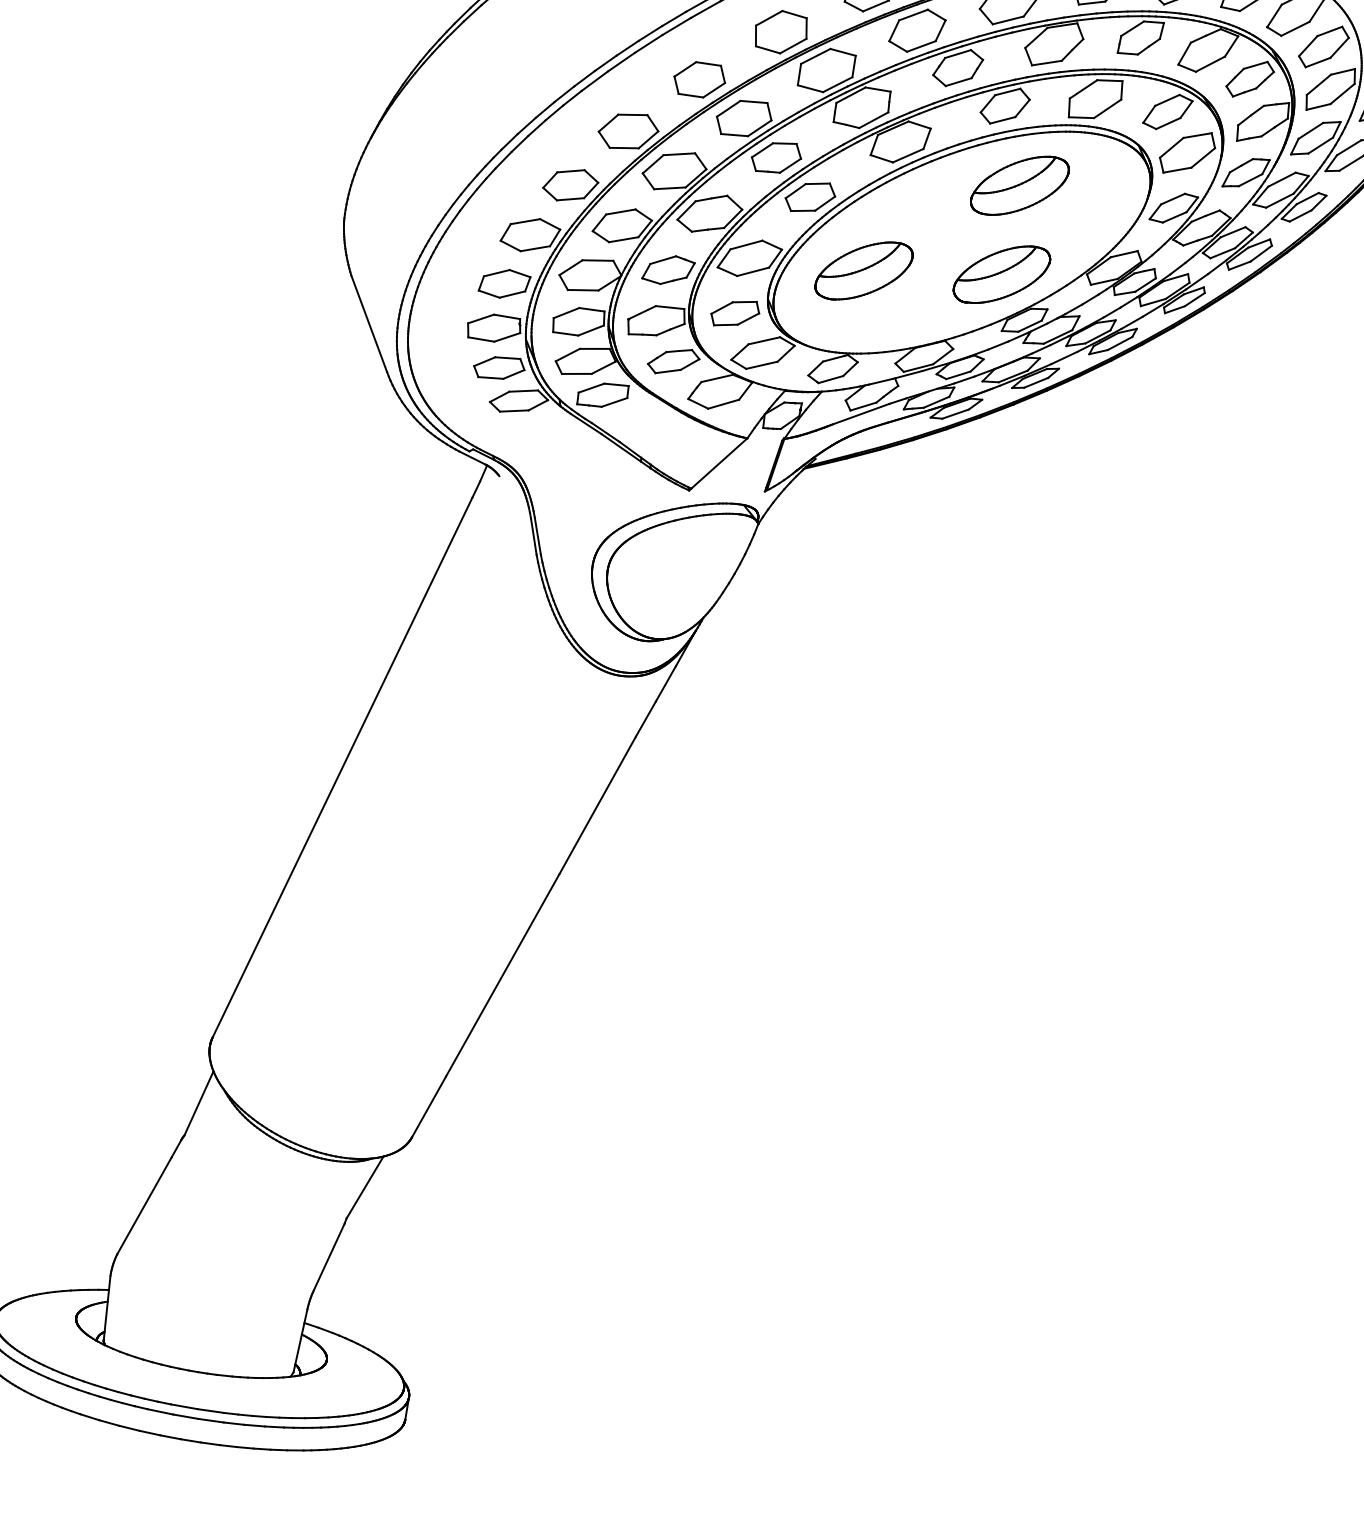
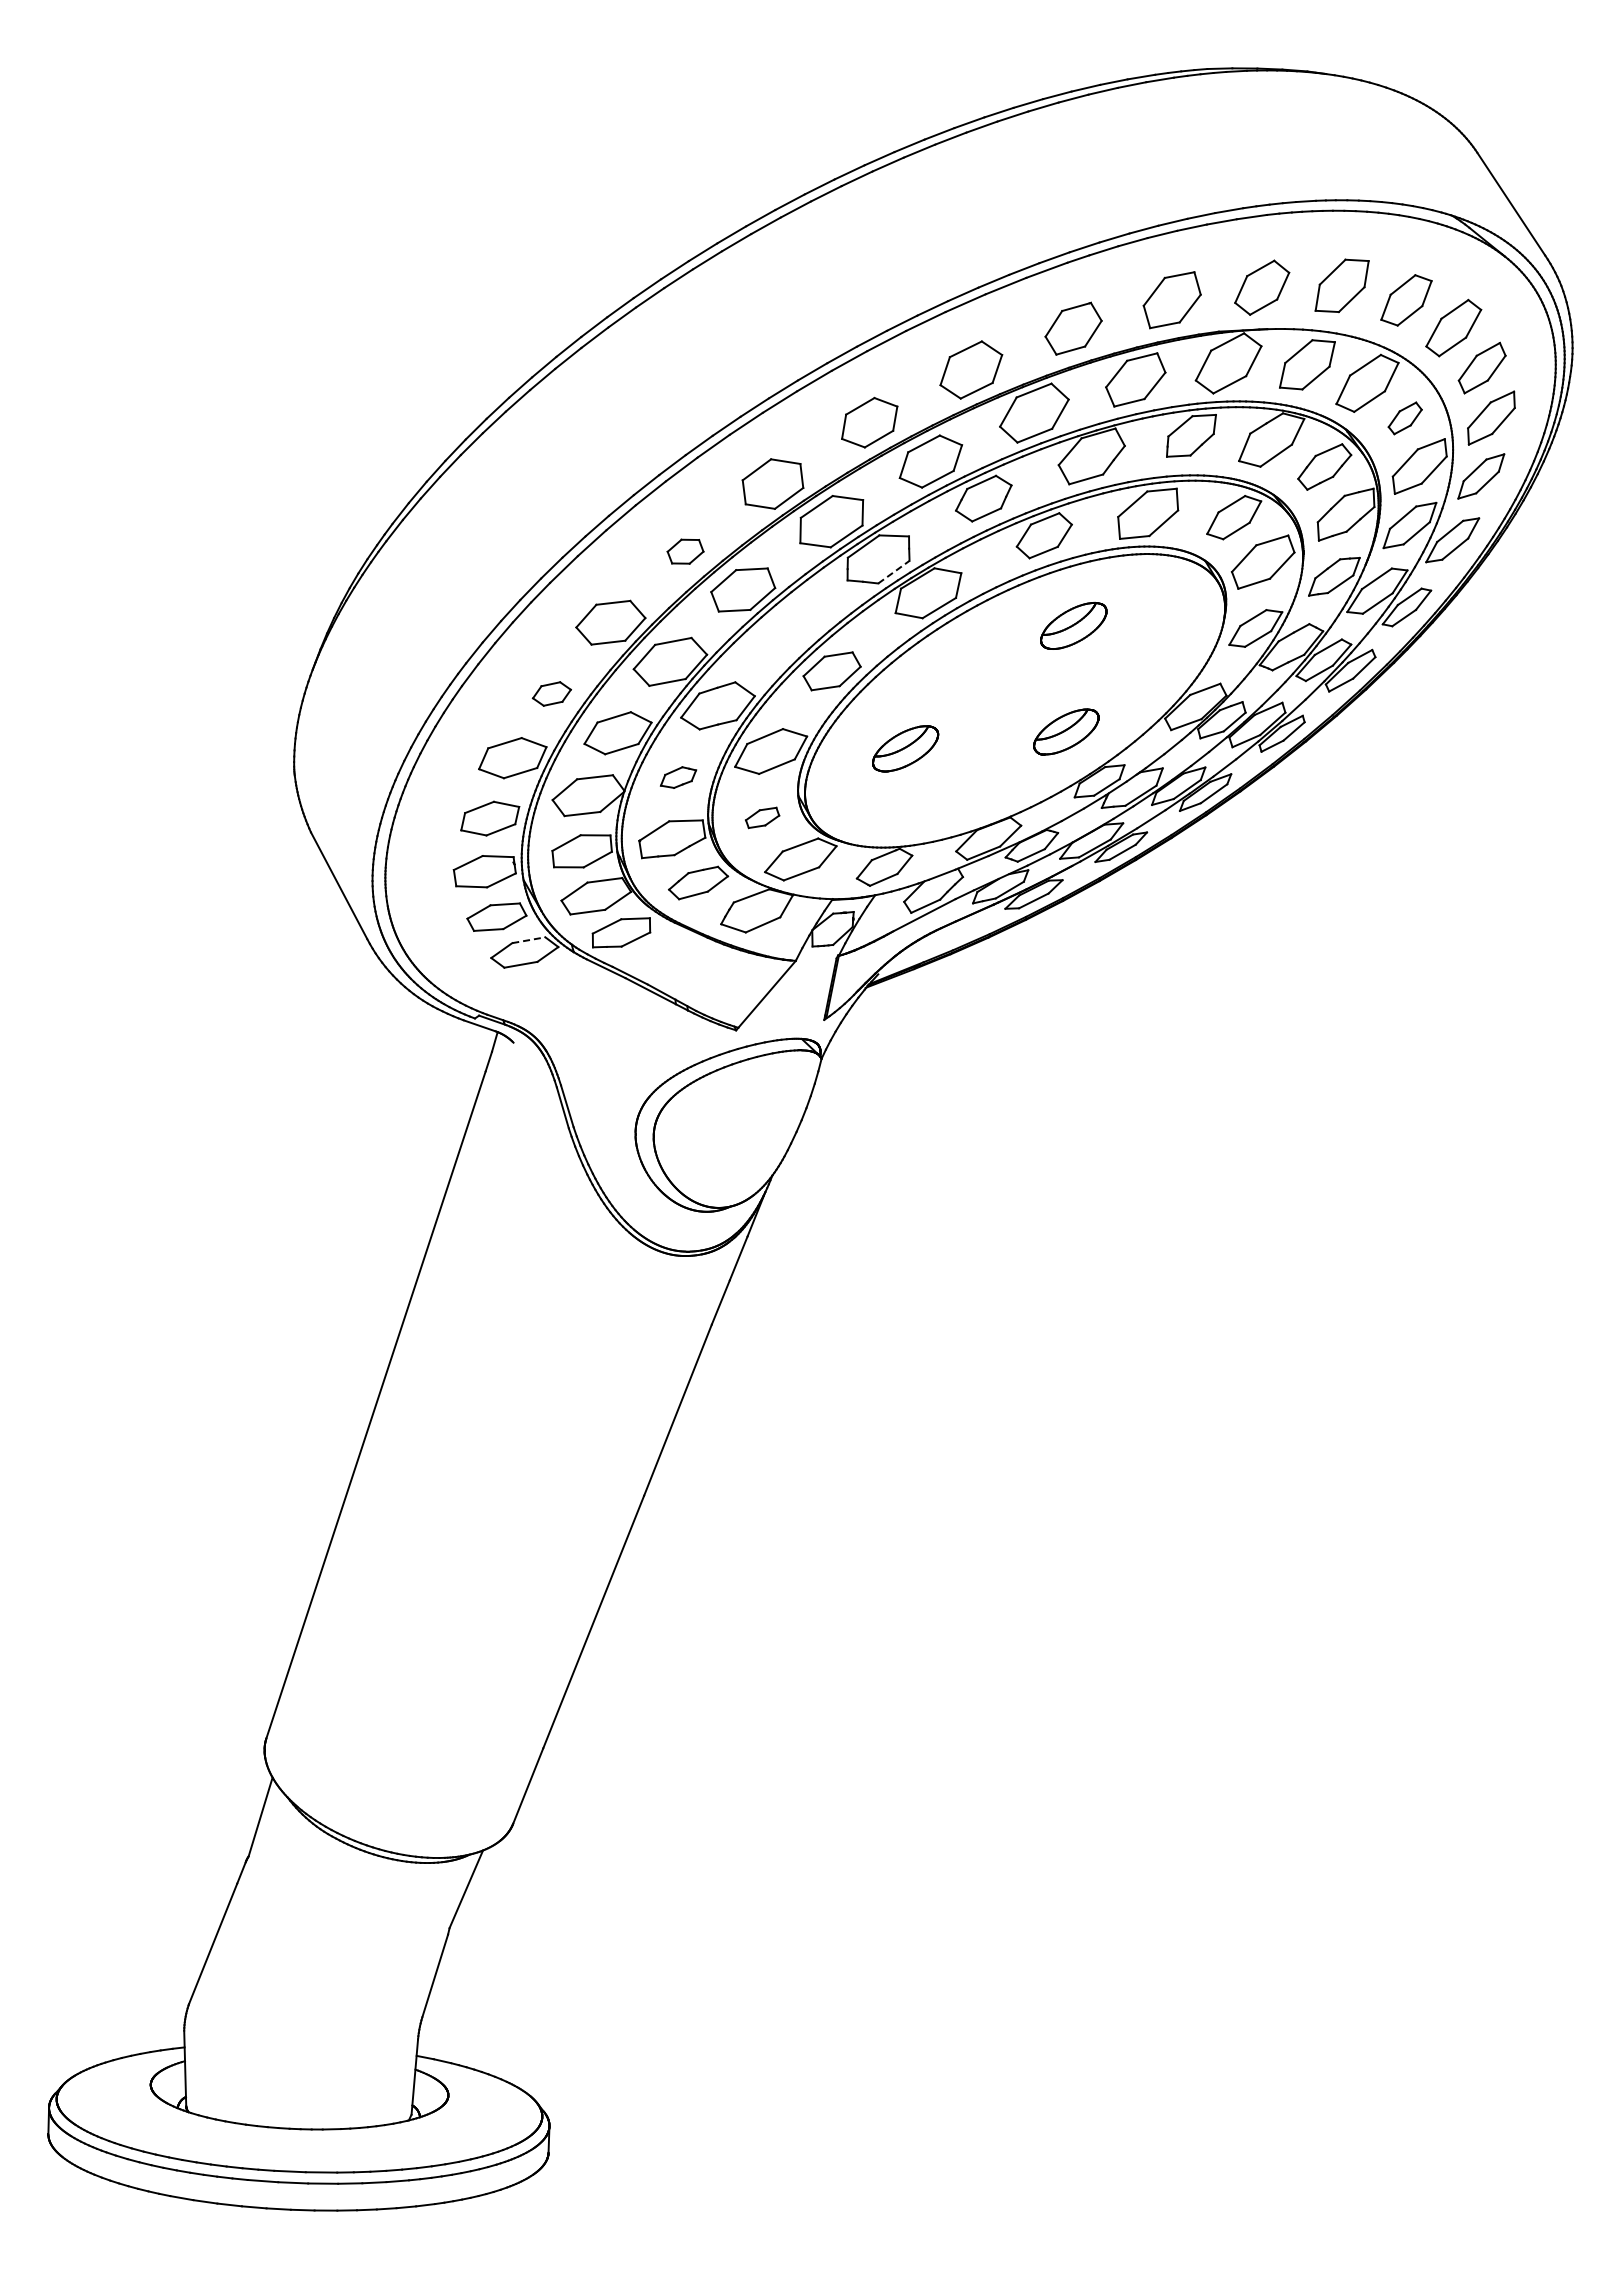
part: (1323, 47) -> (1404, 418), size x0.6
part: (699, 79) -> (685, 551), size x0.6
line: (874, 119) -> (894, 571), solid -> dashed
part: (776, 157) -> (786, 630), removed
part: (570, 184) -> (551, 693), size x0.6
part: (1019, 185) -> (1073, 625), size x0.6
part: (668, 270) -> (678, 777), size x0.6
part: (863, 270) -> (905, 748), size x0.6
part: (1002, 274) -> (1066, 731), size x0.6
part: (735, 313) -> (762, 817), size x0.6
line: (523, 391) -> (528, 940), solid -> dashed

